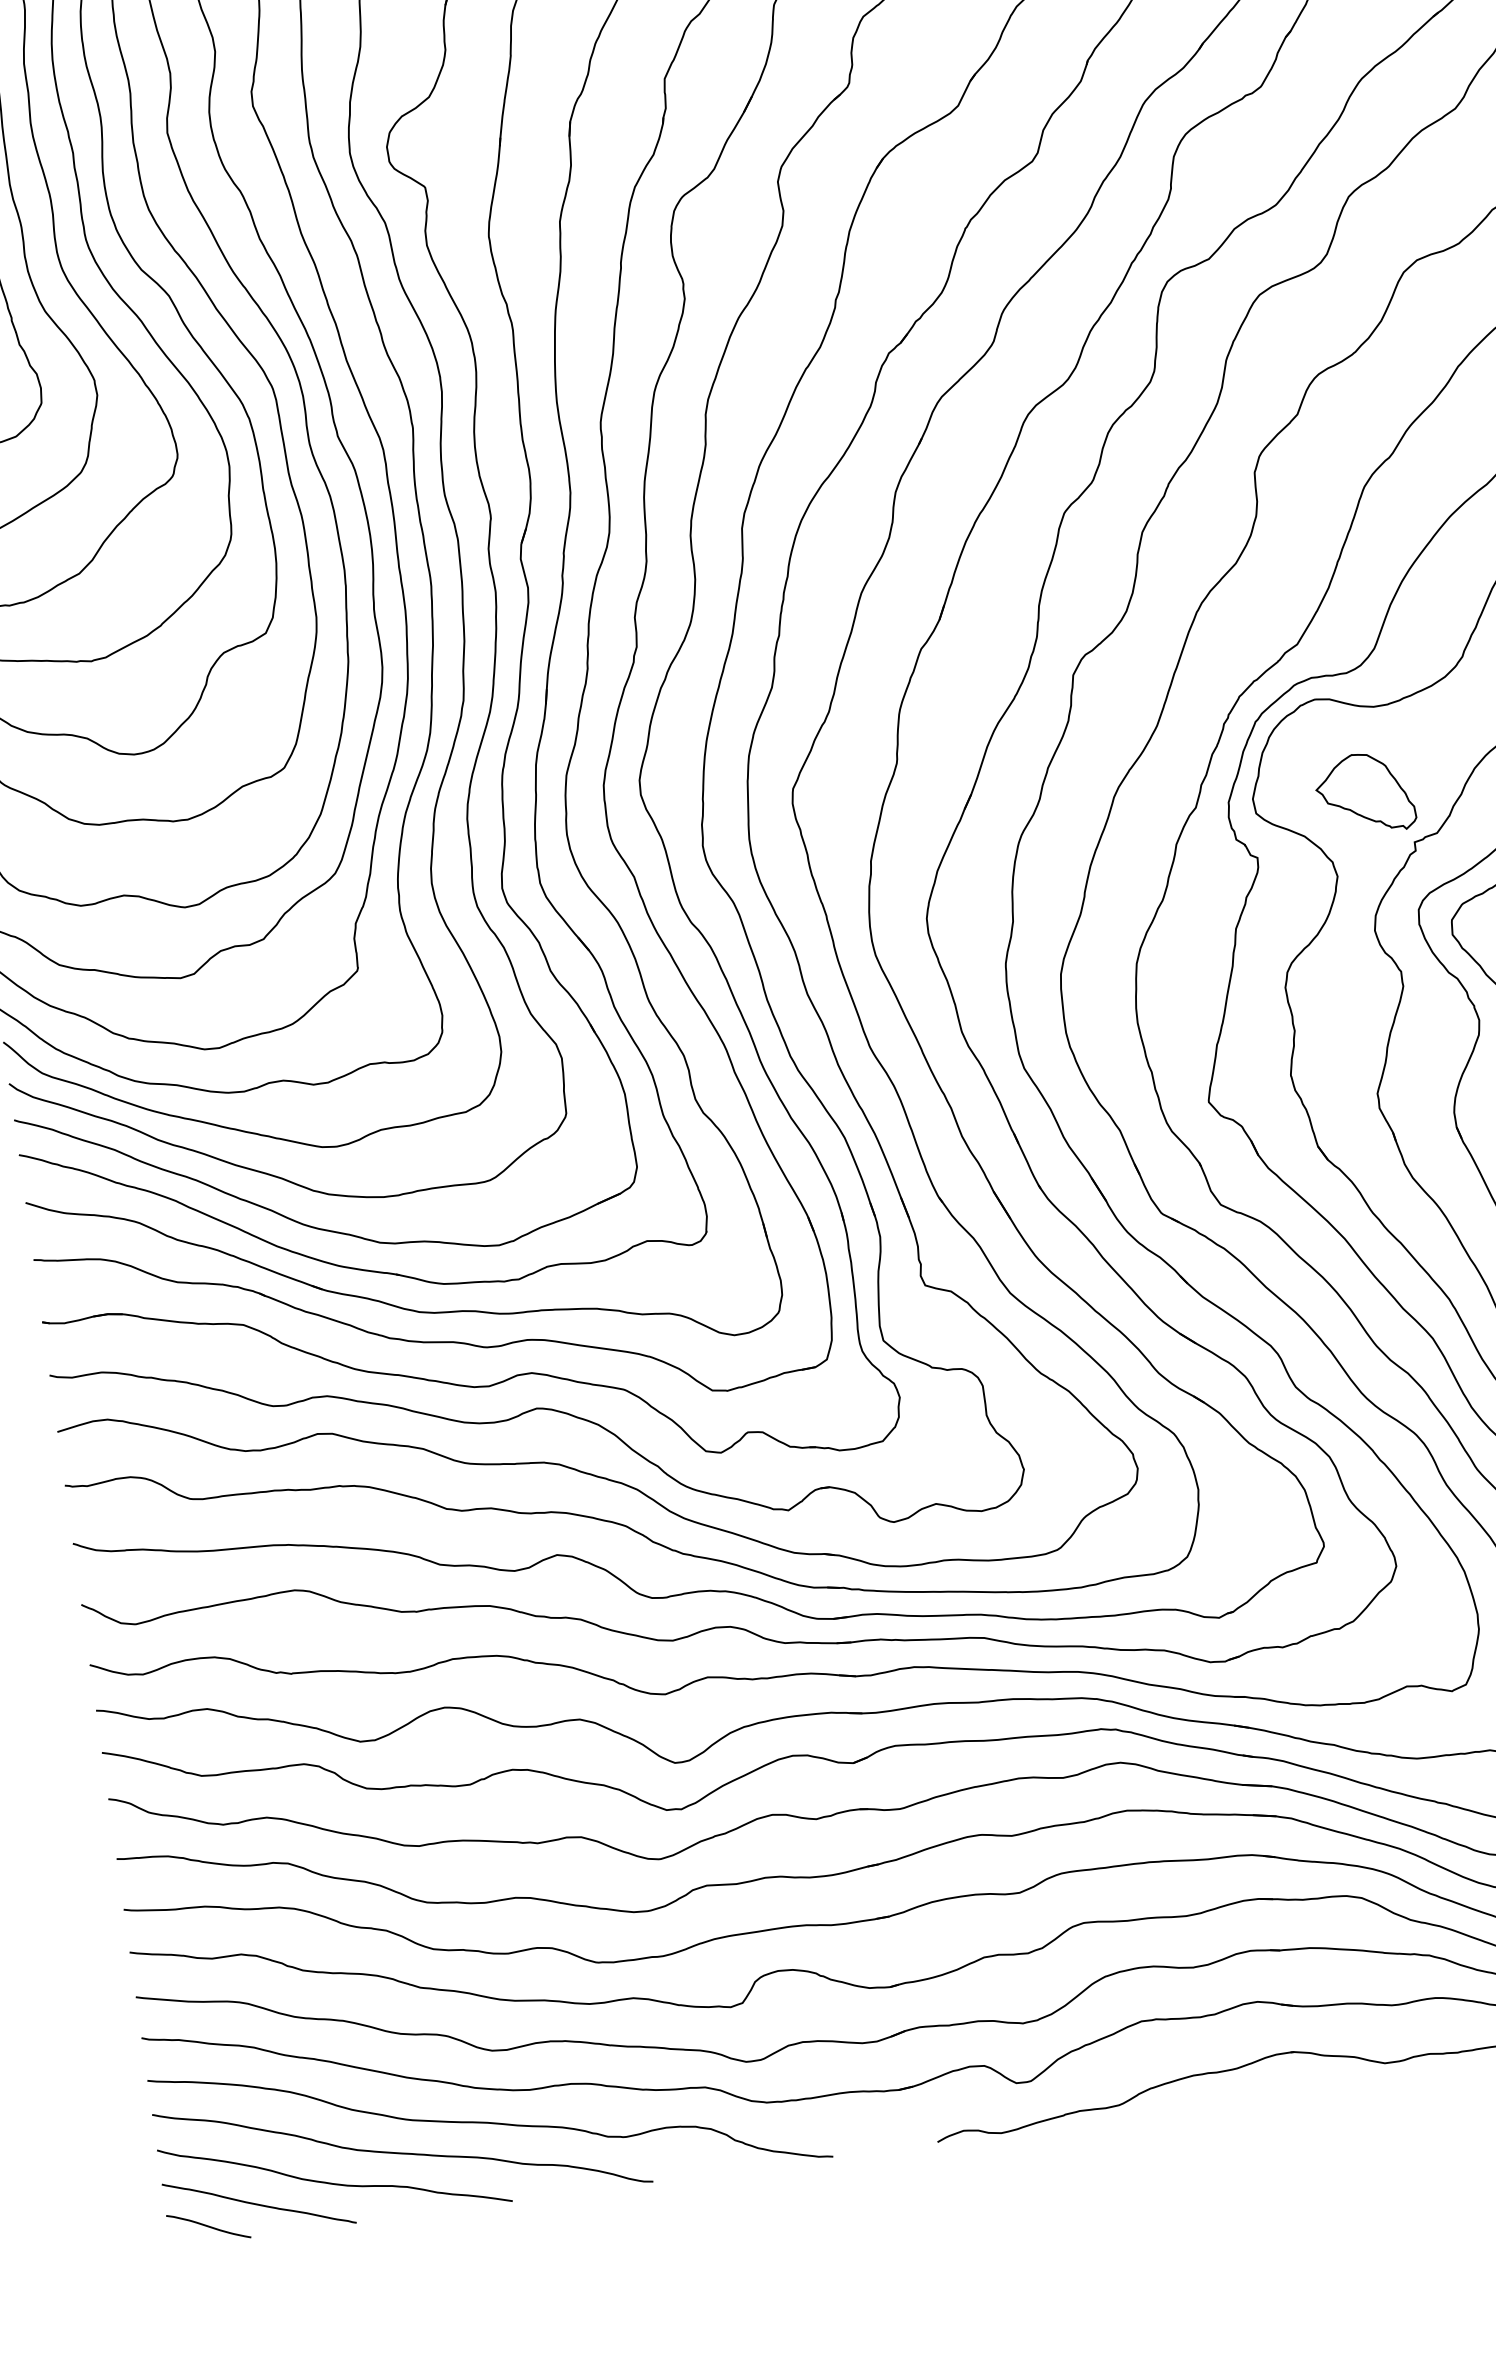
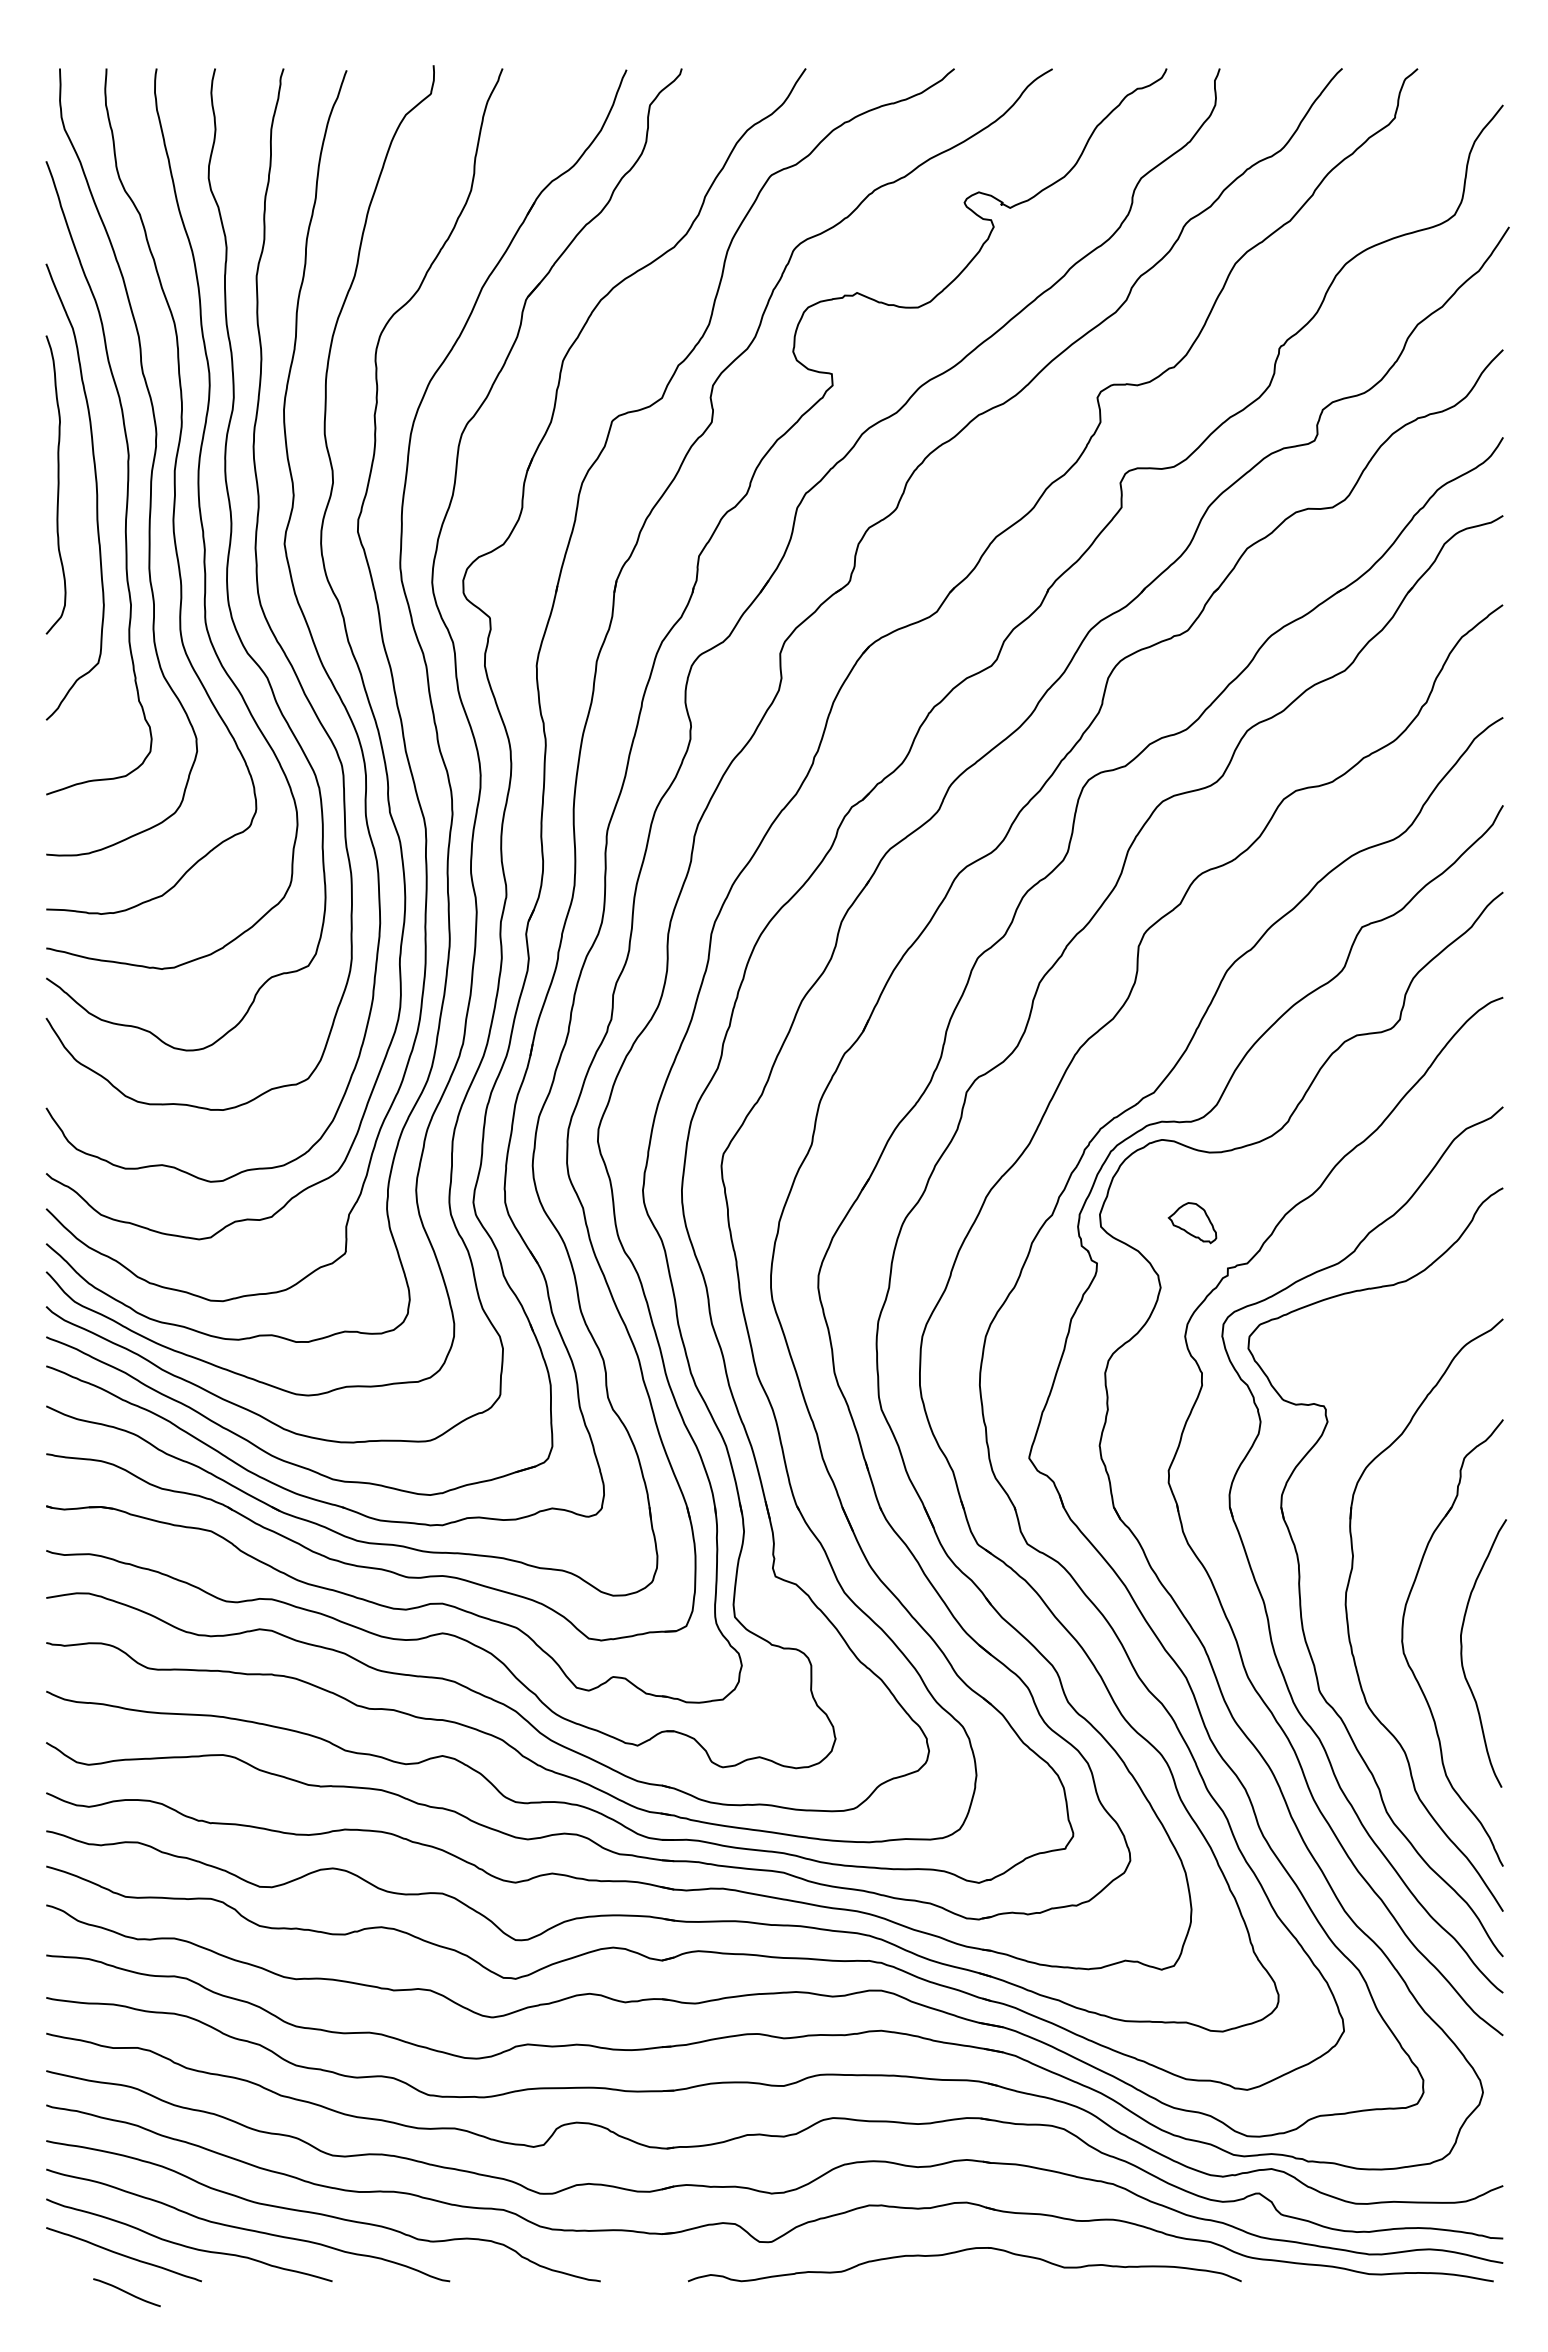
part: (1364, 793) -> (1192, 1222), size x0.6
curve: (208, 2226) -> (126, 2292), moved

